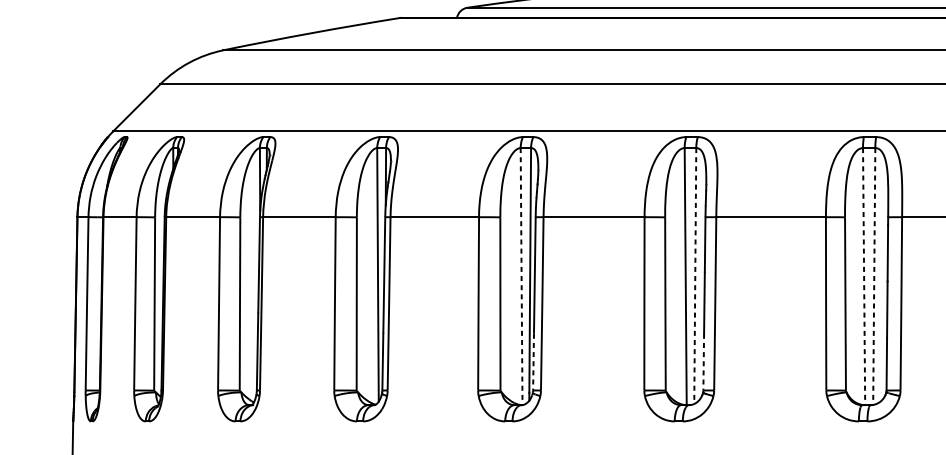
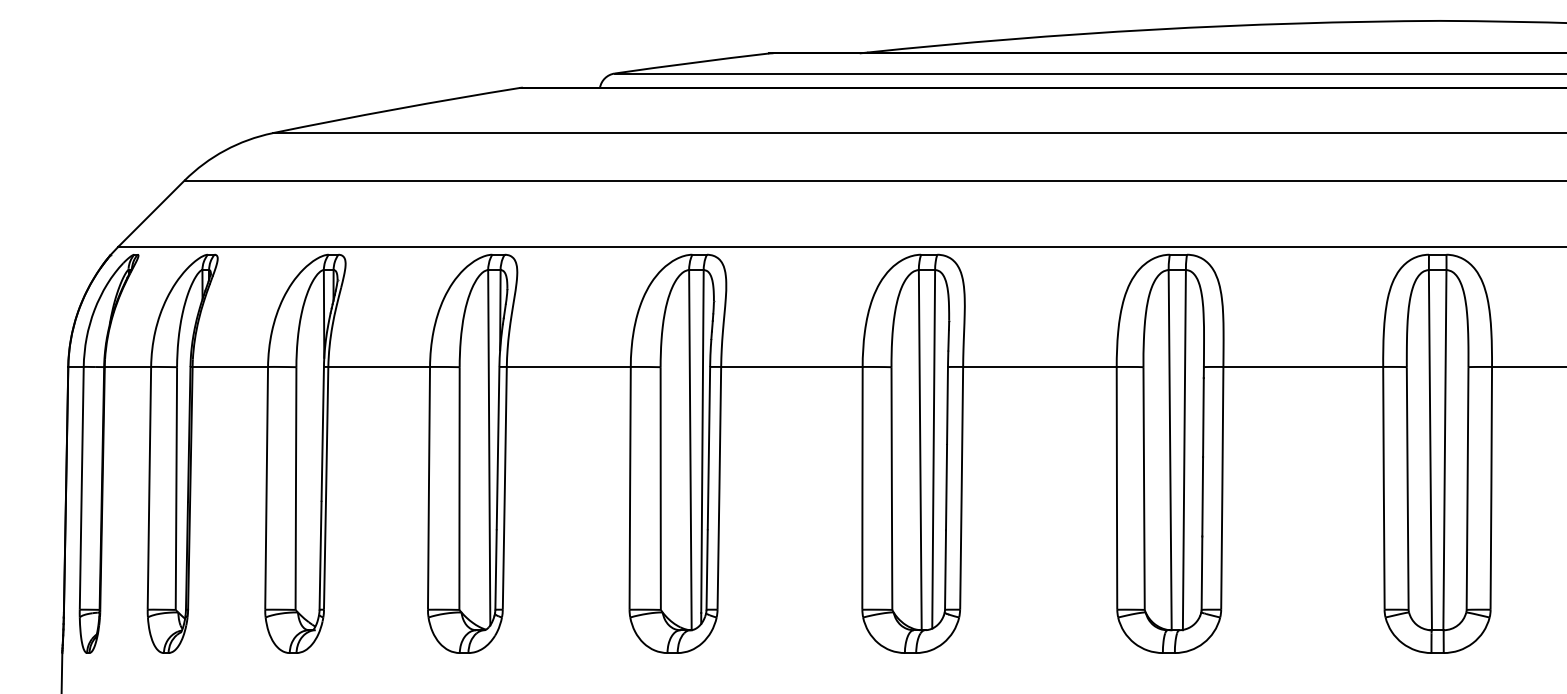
line: (521, 276) -> (690, 450), dashed -> solid
line: (695, 276) -> (933, 449), dashed -> solid
line: (864, 276) -> (1170, 450), dashed -> solid
line: (874, 276) -> (1184, 450), dashed -> solid
line: (533, 362) -> (707, 570), dashed -> solid
line: (703, 362) -> (945, 570), dashed -> solid

